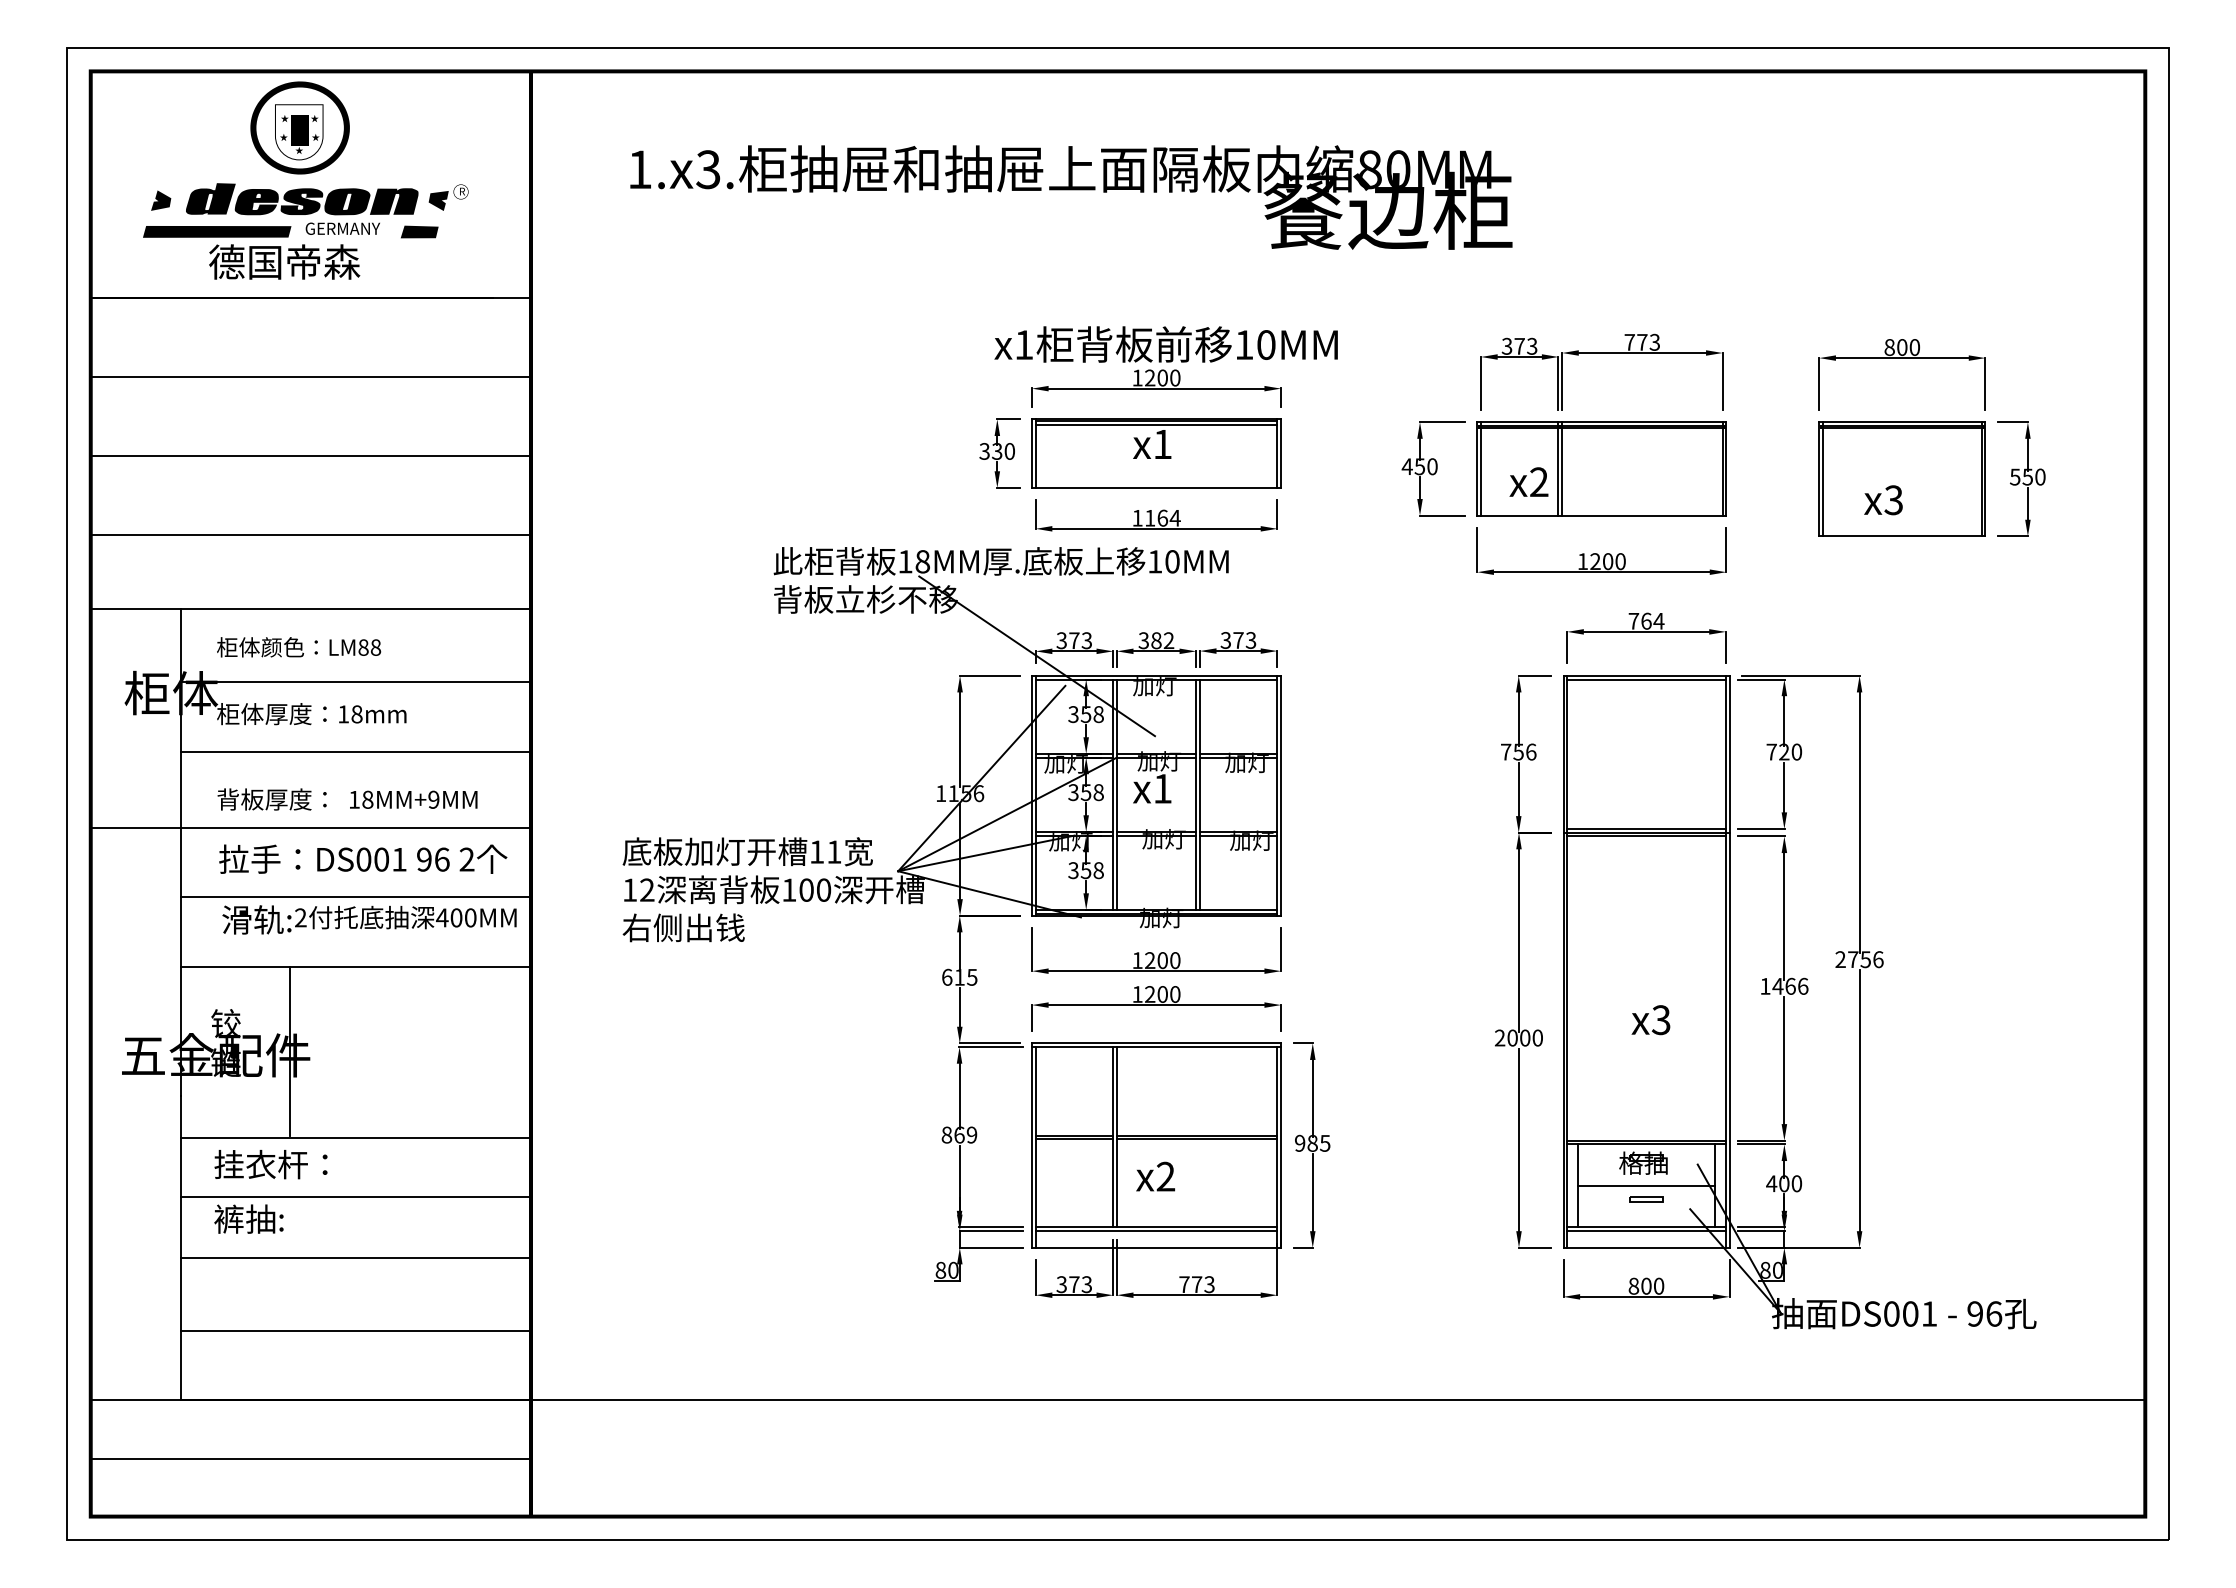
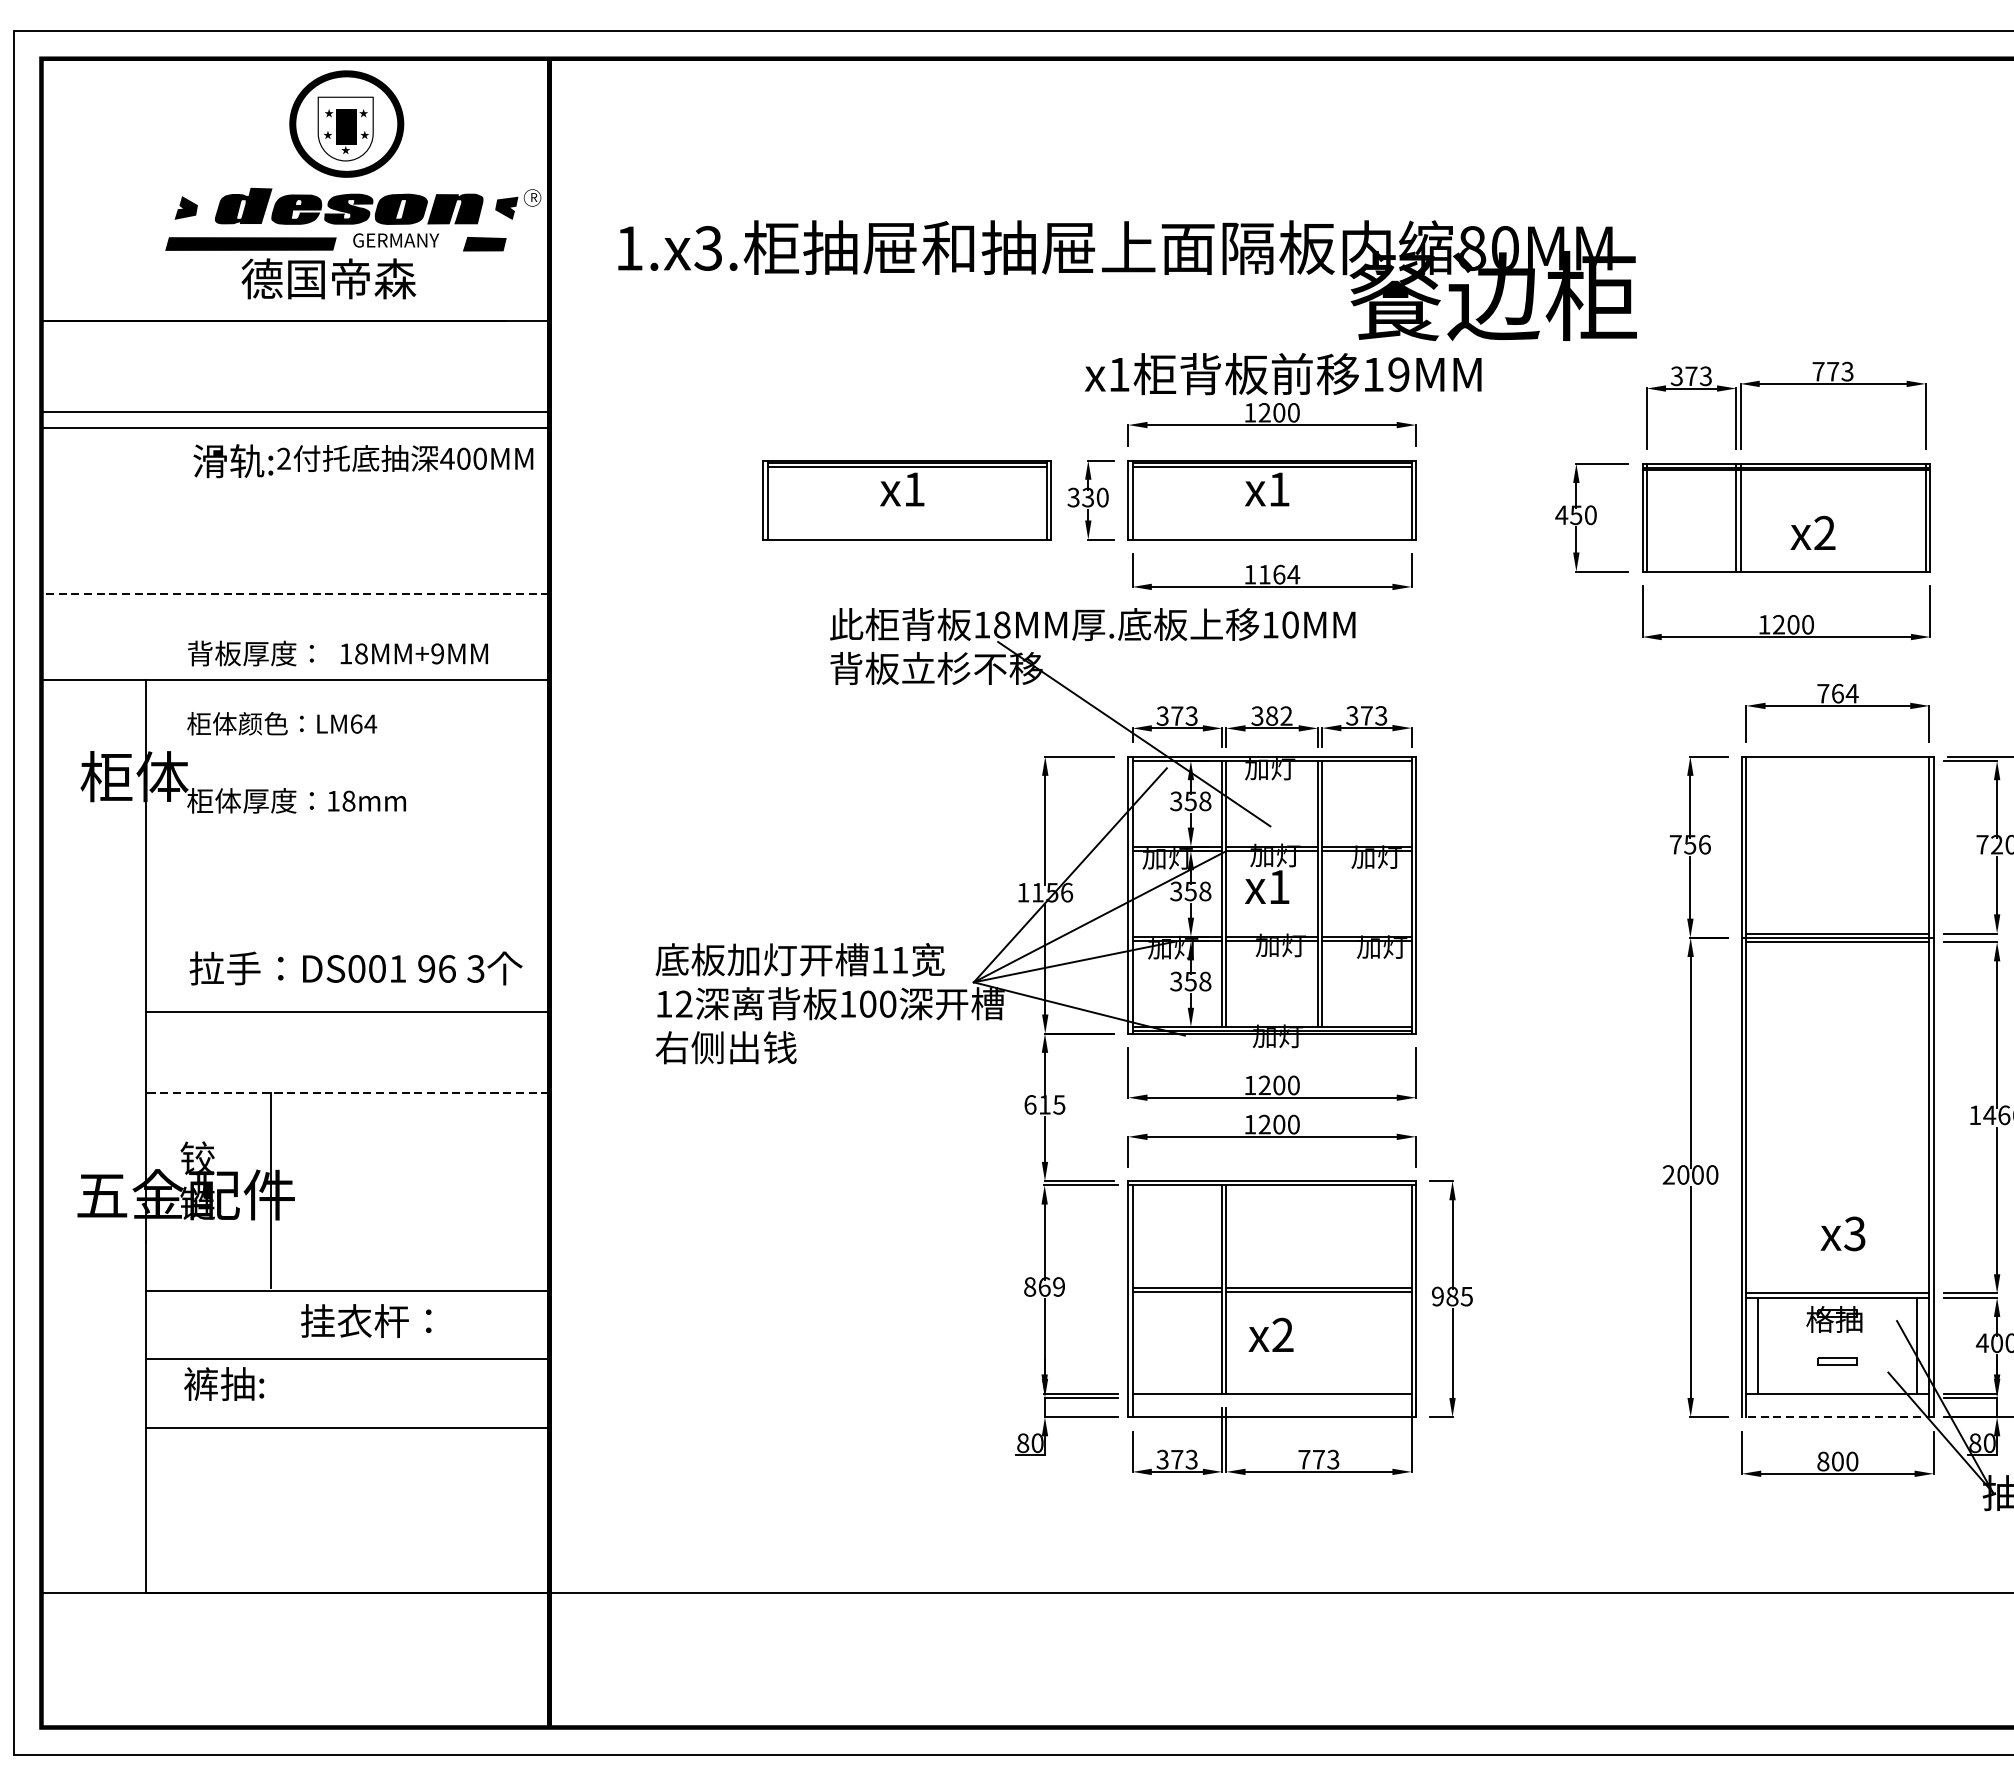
text: (305, 180) -> (352, 184), moved
text: (1071, 197) -> (1127, 280), moved
text: (1266, 344) -> (1399, 374), 10MM -> 19MM
part: (840, 453) -> (907, 499), added
line: (311, 456) -> (296, 428), moved
text: (1528, 481) -> (1812, 532), moved
line: (311, 534) -> (296, 593), solid -> dashed
text: (369, 647) -> (363, 723), LM88 -> LM64
line: (1646, 679) -> (1837, 760), removed
line: (355, 681) -> (347, 763), removed
line: (355, 752) -> (347, 845), removed
text: (347, 799) -> (337, 653), moved
line: (310, 828) -> (295, 932), removed
text: (466, 859) -> (475, 968), 2 -> 3
text: (369, 919) -> (363, 460), moved
line: (355, 967) -> (347, 1093), solid -> dashed
text: (1650, 1020) -> (1842, 1234), moved
text: (270, 1164) -> (365, 1320), moved
line: (1646, 1185) -> (1837, 1345), removed
line: (1156, 1231) -> (1272, 1398), removed
line: (1646, 1231) -> (1837, 1398), removed
line: (1646, 1247) -> (1837, 1416), solid -> dashed
line: (355, 1330) -> (347, 1512), removed
line: (310, 1459) -> (295, 1661), removed

